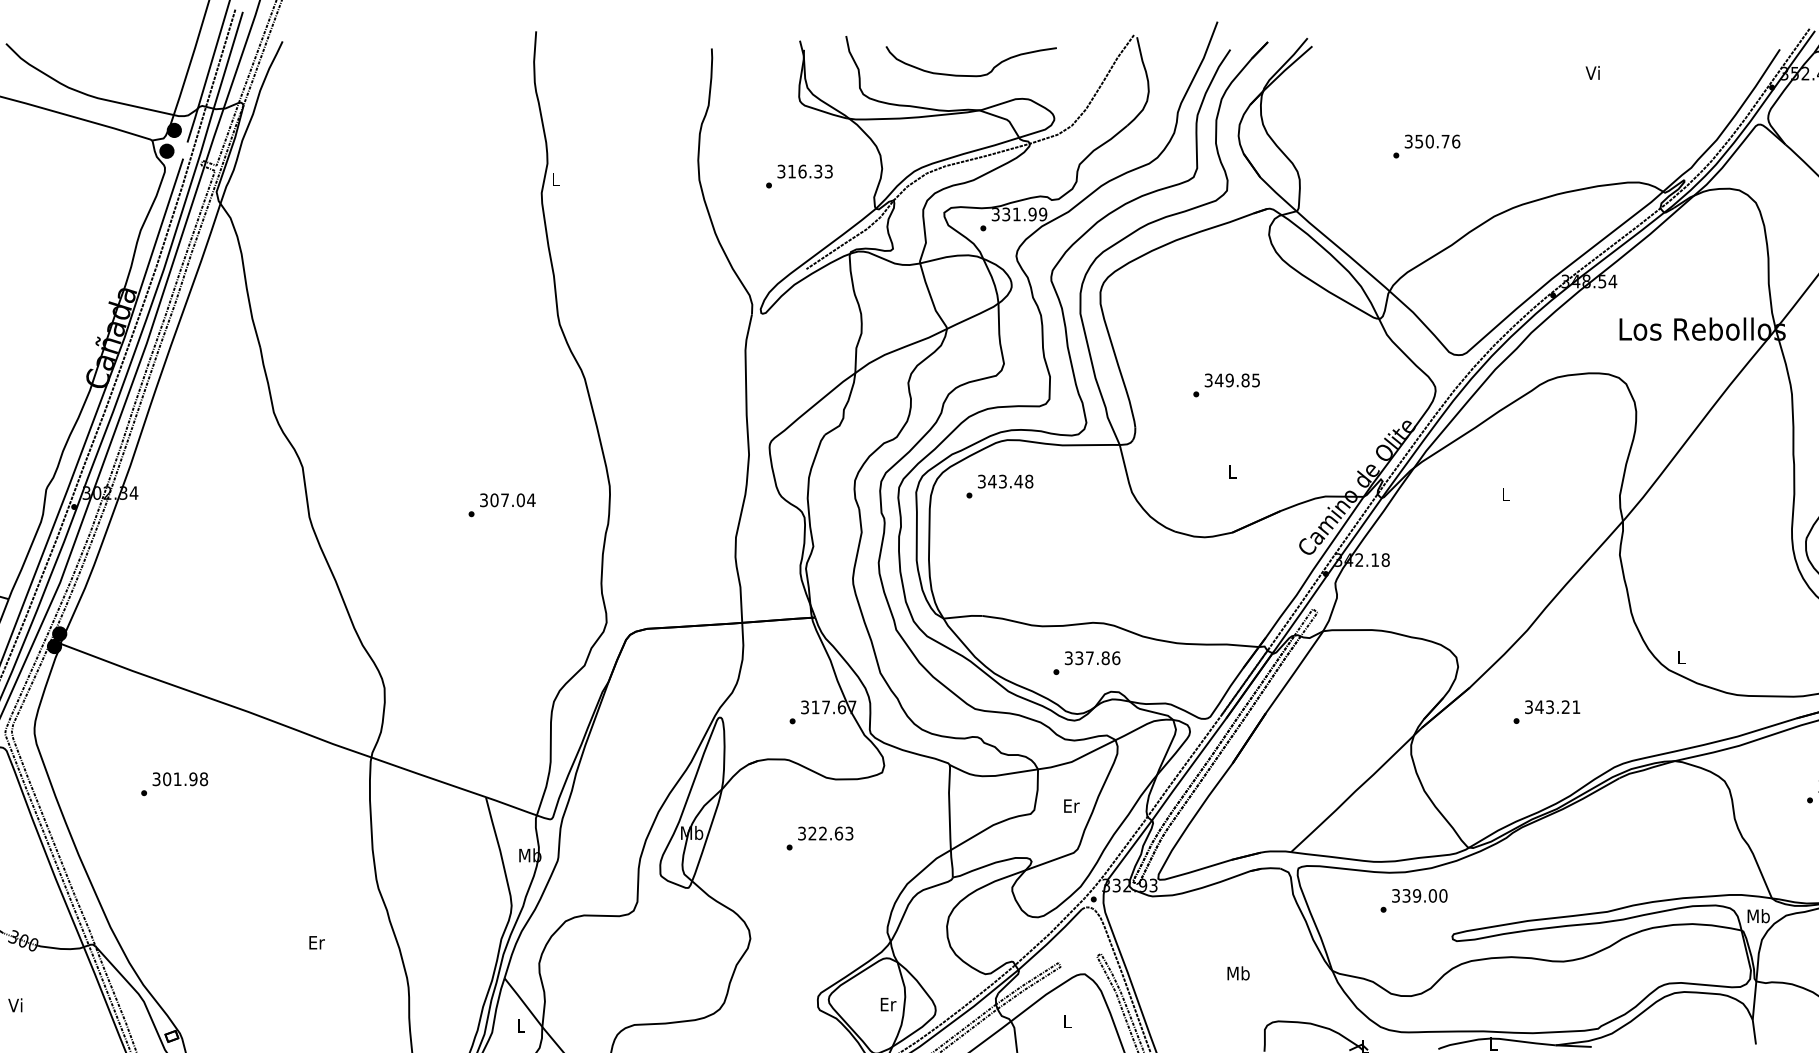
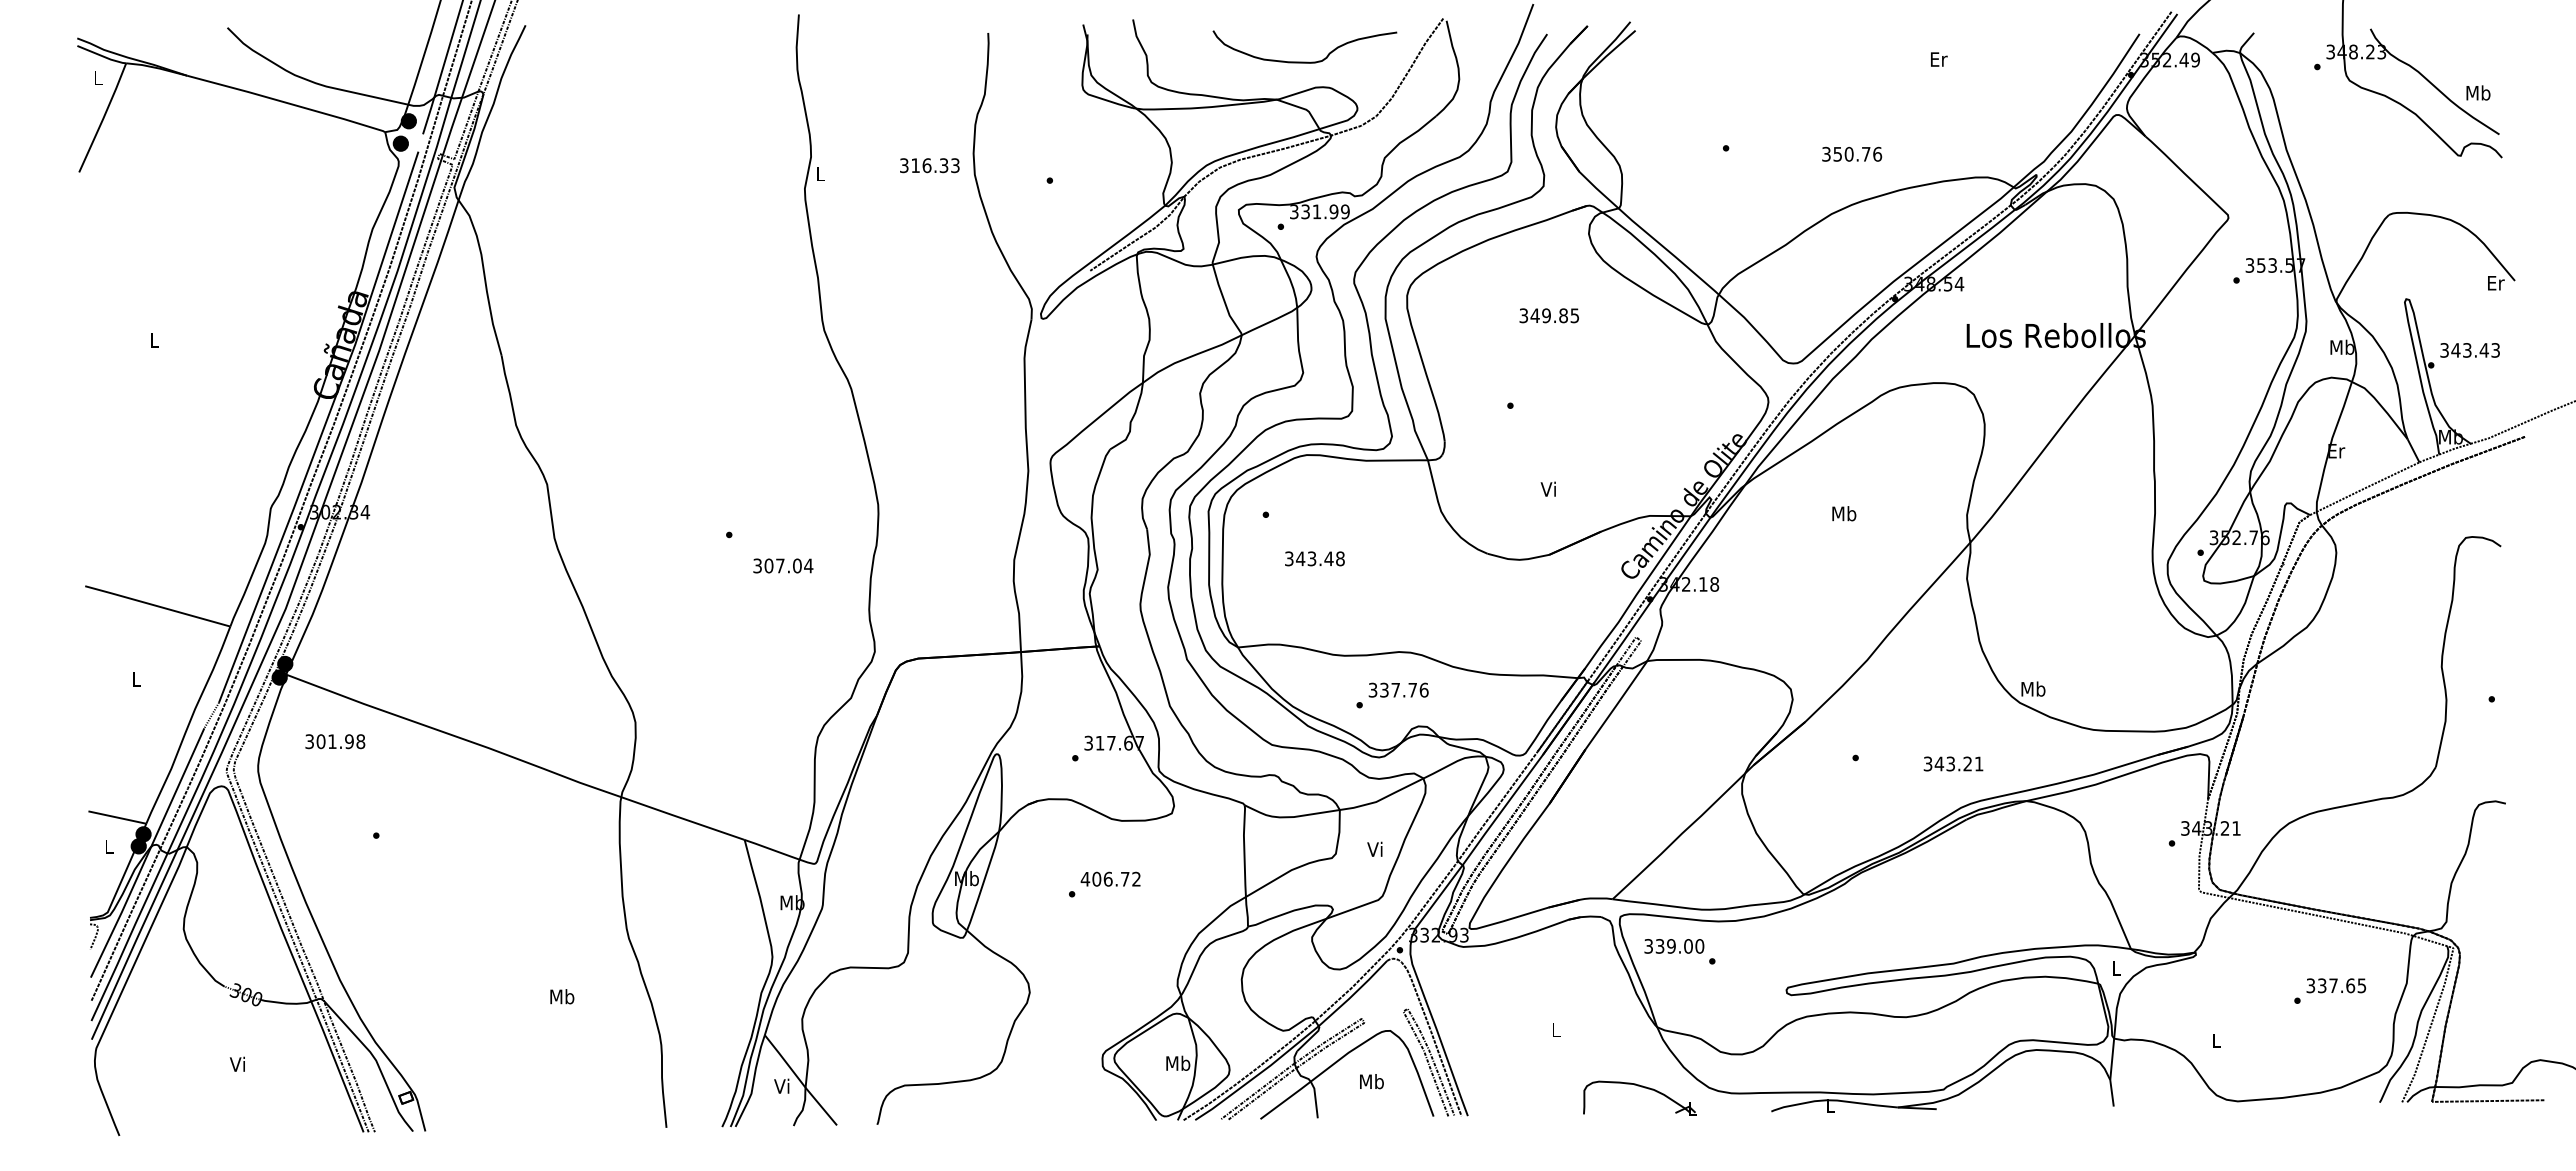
text: (1593, 72) -> (1938, 58), Vi -> Er
curve: (970, 74) -> (1304, 61), moved
text: (1432, 140) -> (1852, 153), moved
text: (804, 171) -> (929, 165), moved
text: (1231, 380) -> (1548, 315), moved
text: (1230, 471) -> (1547, 488), L -> Vi
text: (1005, 481) -> (1314, 558), moved
text: (1506, 494) -> (1844, 513), L -> Mb
text: (507, 499) -> (783, 565), moved
text: (1681, 656) -> (2033, 688), L -> Mb
text: (1105, 657) -> (1412, 689), 337.86 -> 337.76
text: (1552, 706) -> (1953, 763), moved
text: (180, 779) -> (335, 741), moved
text: (1071, 805) -> (1375, 848), Er -> Vi
text: (825, 832) -> (1110, 878), 322.63 -> 406.72
text: (1419, 895) -> (1674, 946), moved
text: (1758, 915) -> (2116, 967), Mb -> L
text: (316, 942) -> (562, 996), Er -> Mb
text: (1238, 972) -> (1555, 1029), Mb -> L
text: (888, 1003) -> (1178, 1062), Er -> Mb
text: (1067, 1021) -> (1371, 1081), L -> Mb
text: (520, 1024) -> (781, 1085), L -> Vi

